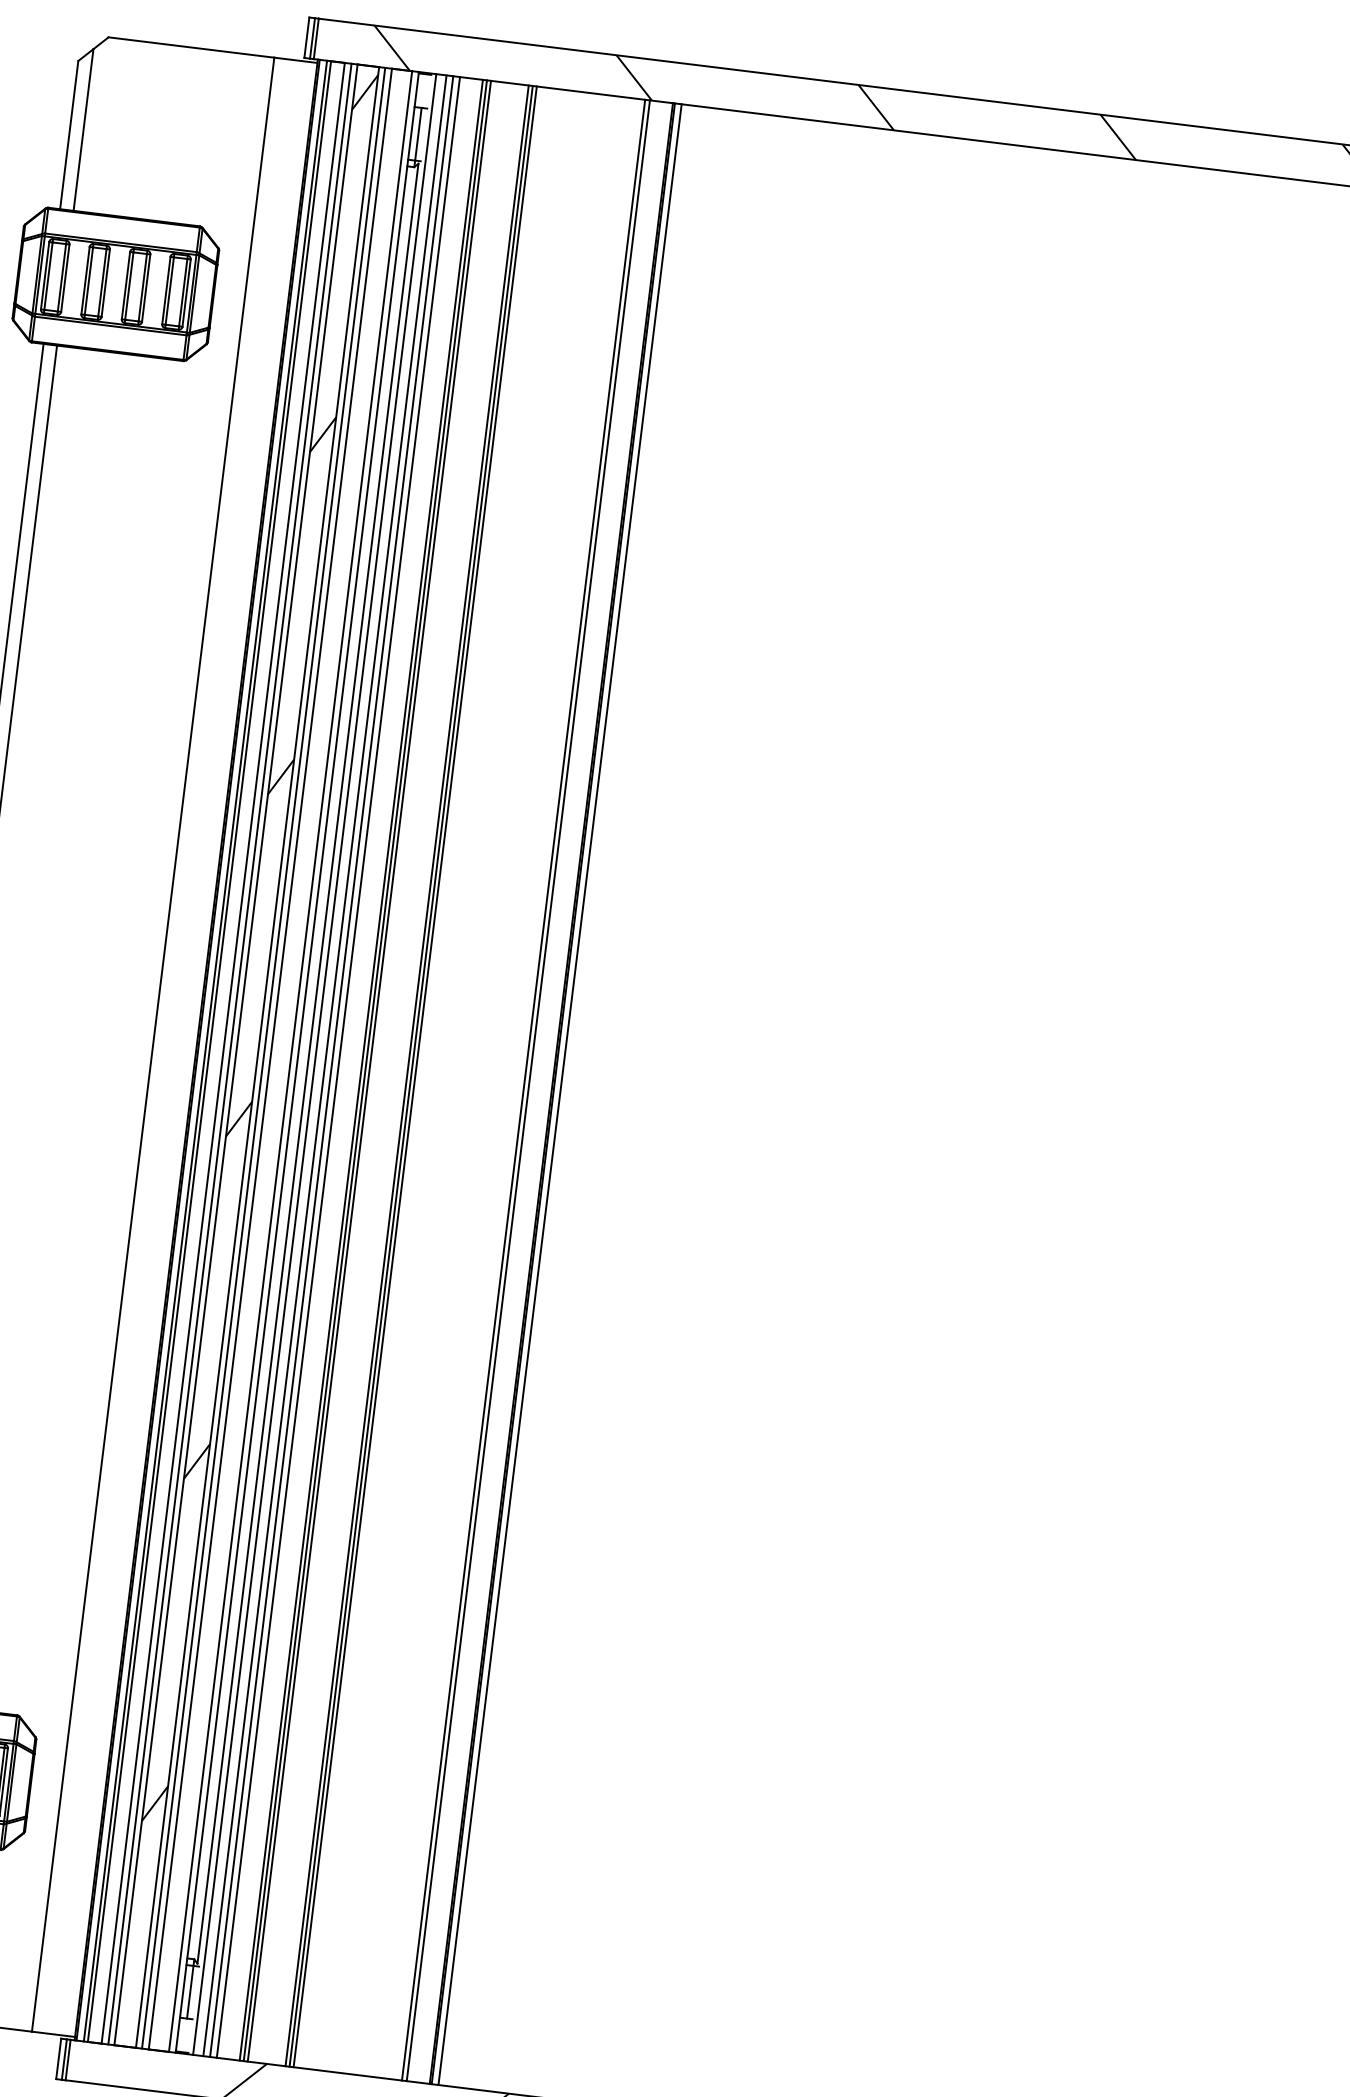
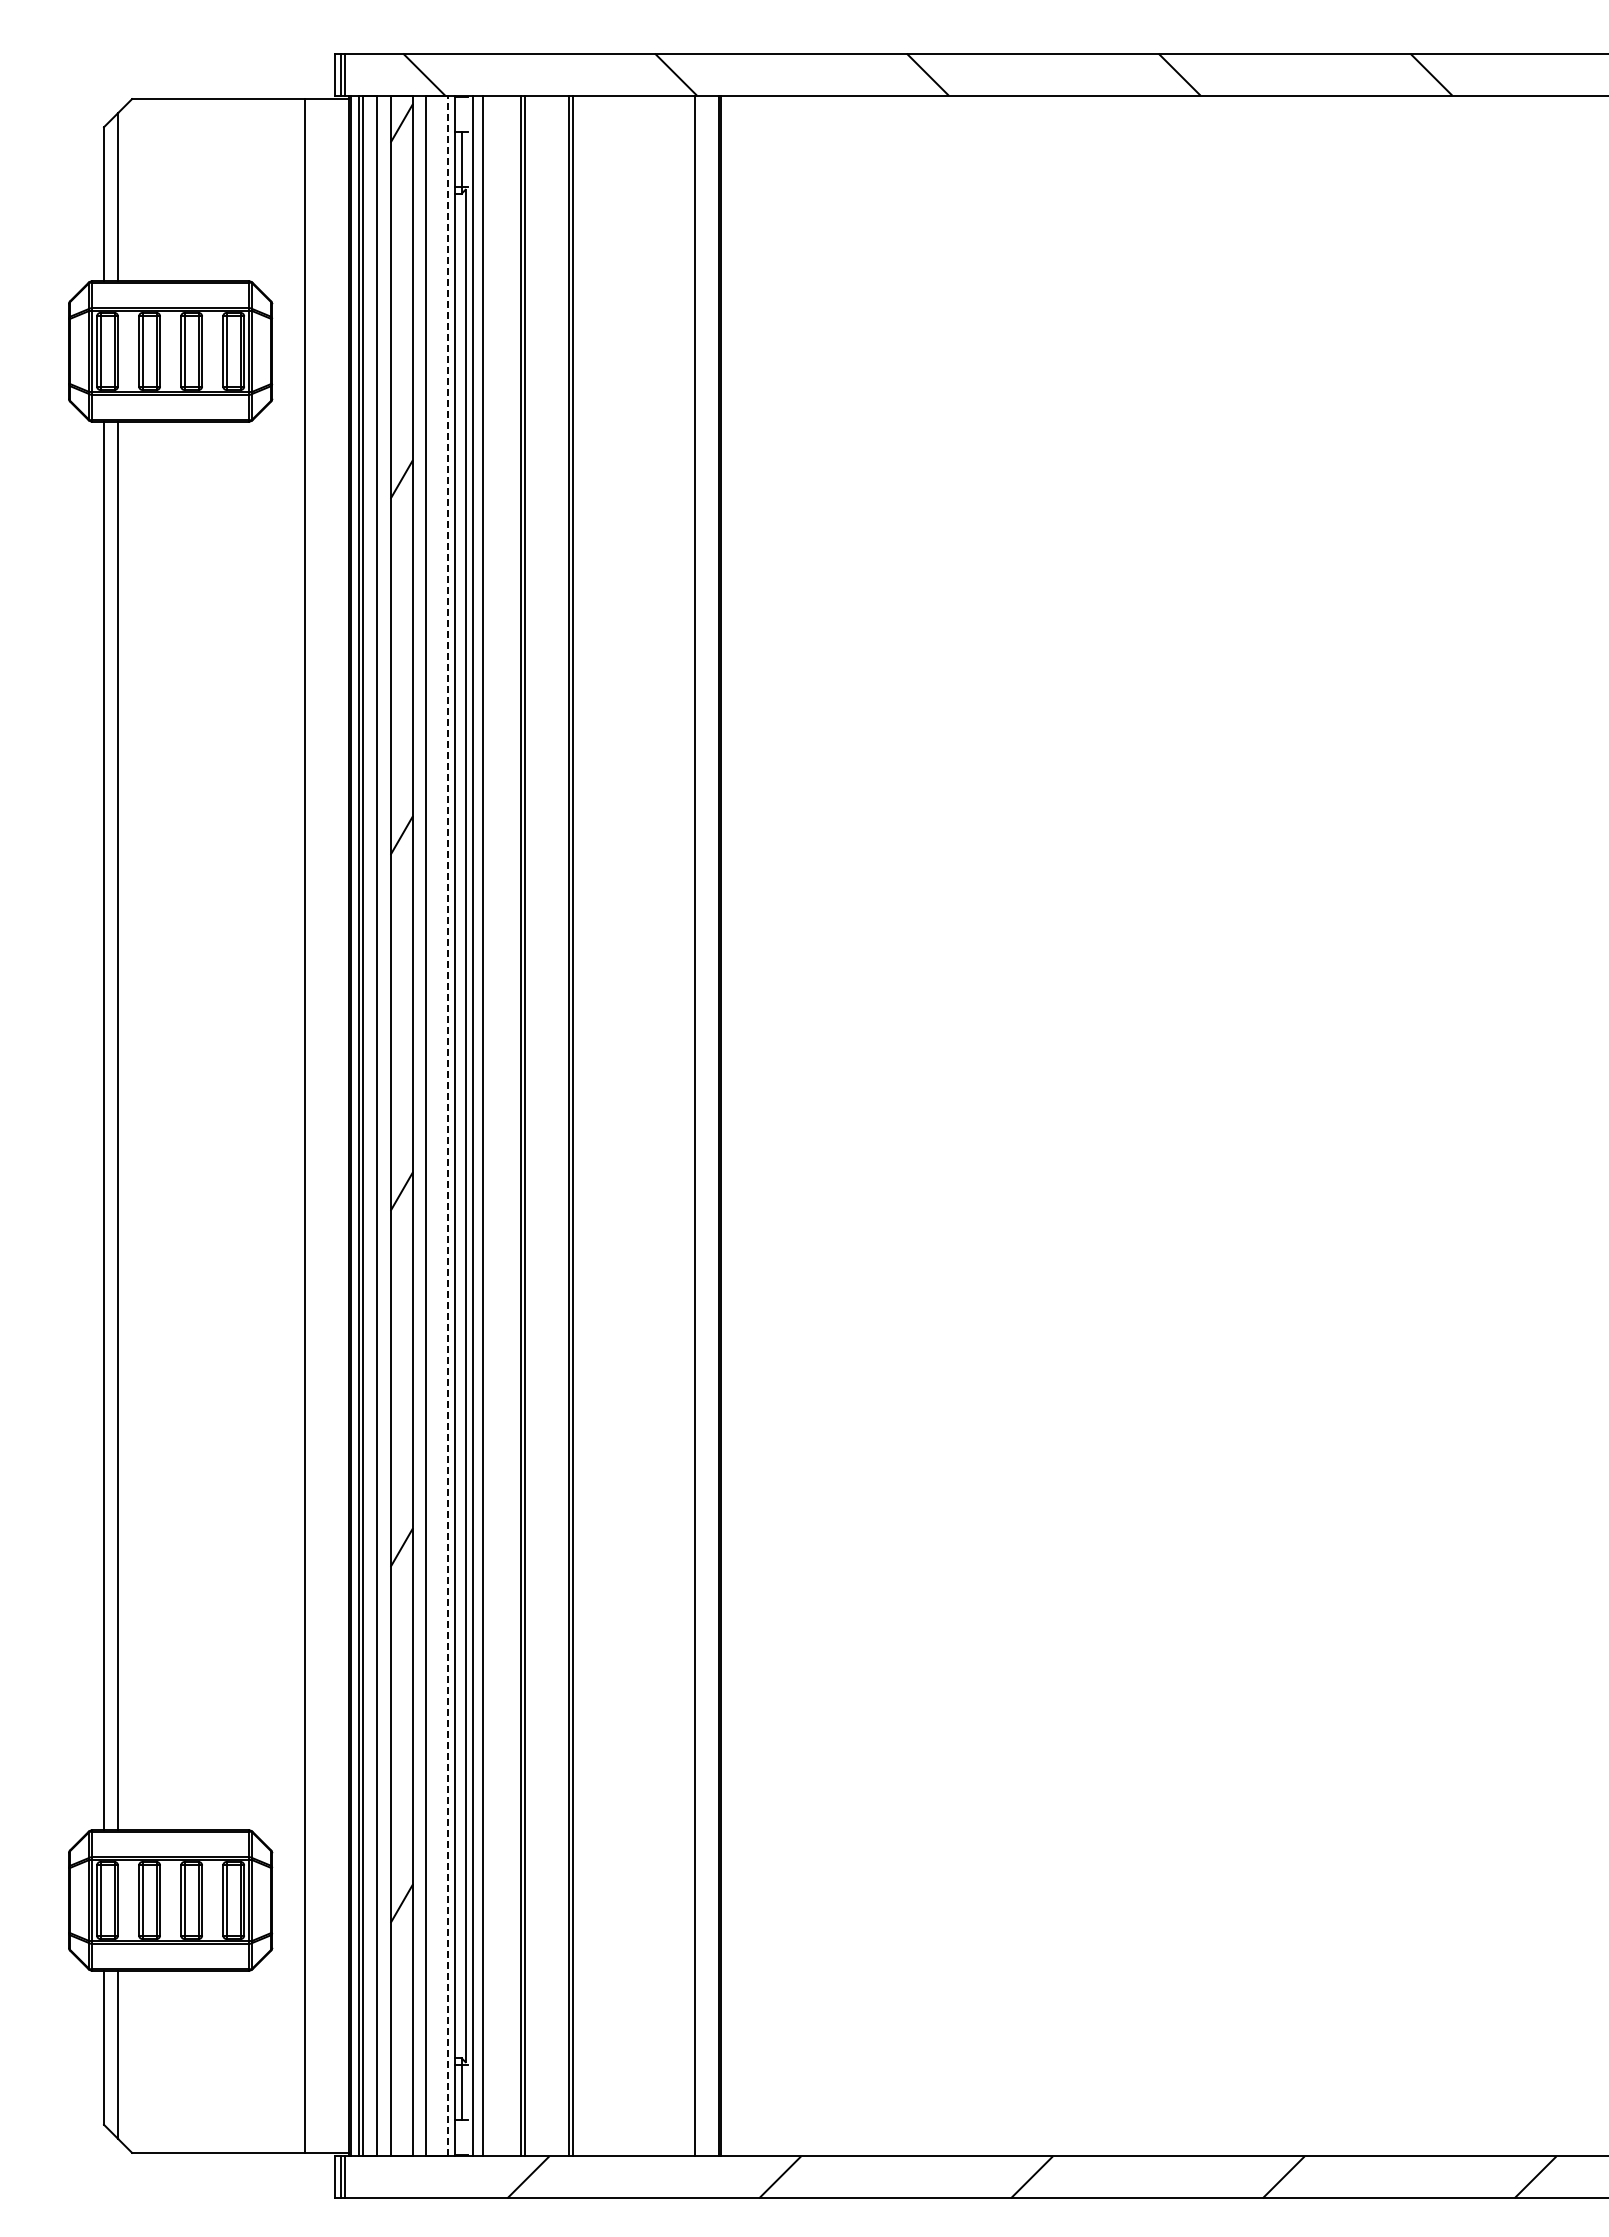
line: (230, 1053) -> (384, 1125), removed
line: (263, 1057) -> (419, 1125), removed
line: (290, 1061) -> (447, 1125), solid -> dashed
line: (331, 1066) -> (490, 1125), removed
line: (338, 1066) -> (497, 1125), removed
line: (369, 1070) -> (529, 1125), removed
line: (415, 1076) -> (577, 1125), removed
line: (523, 1089) -> (689, 1125), removed
line: (559, 1094) -> (727, 1125), removed

